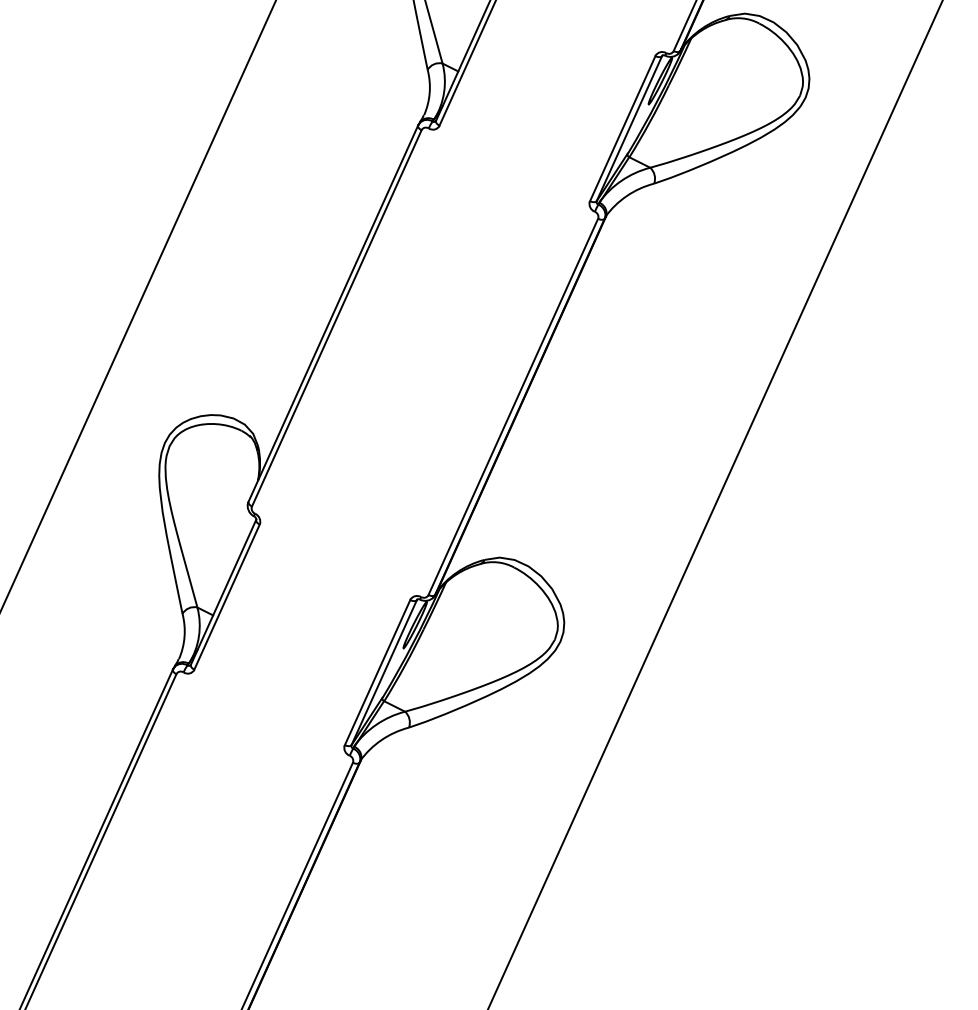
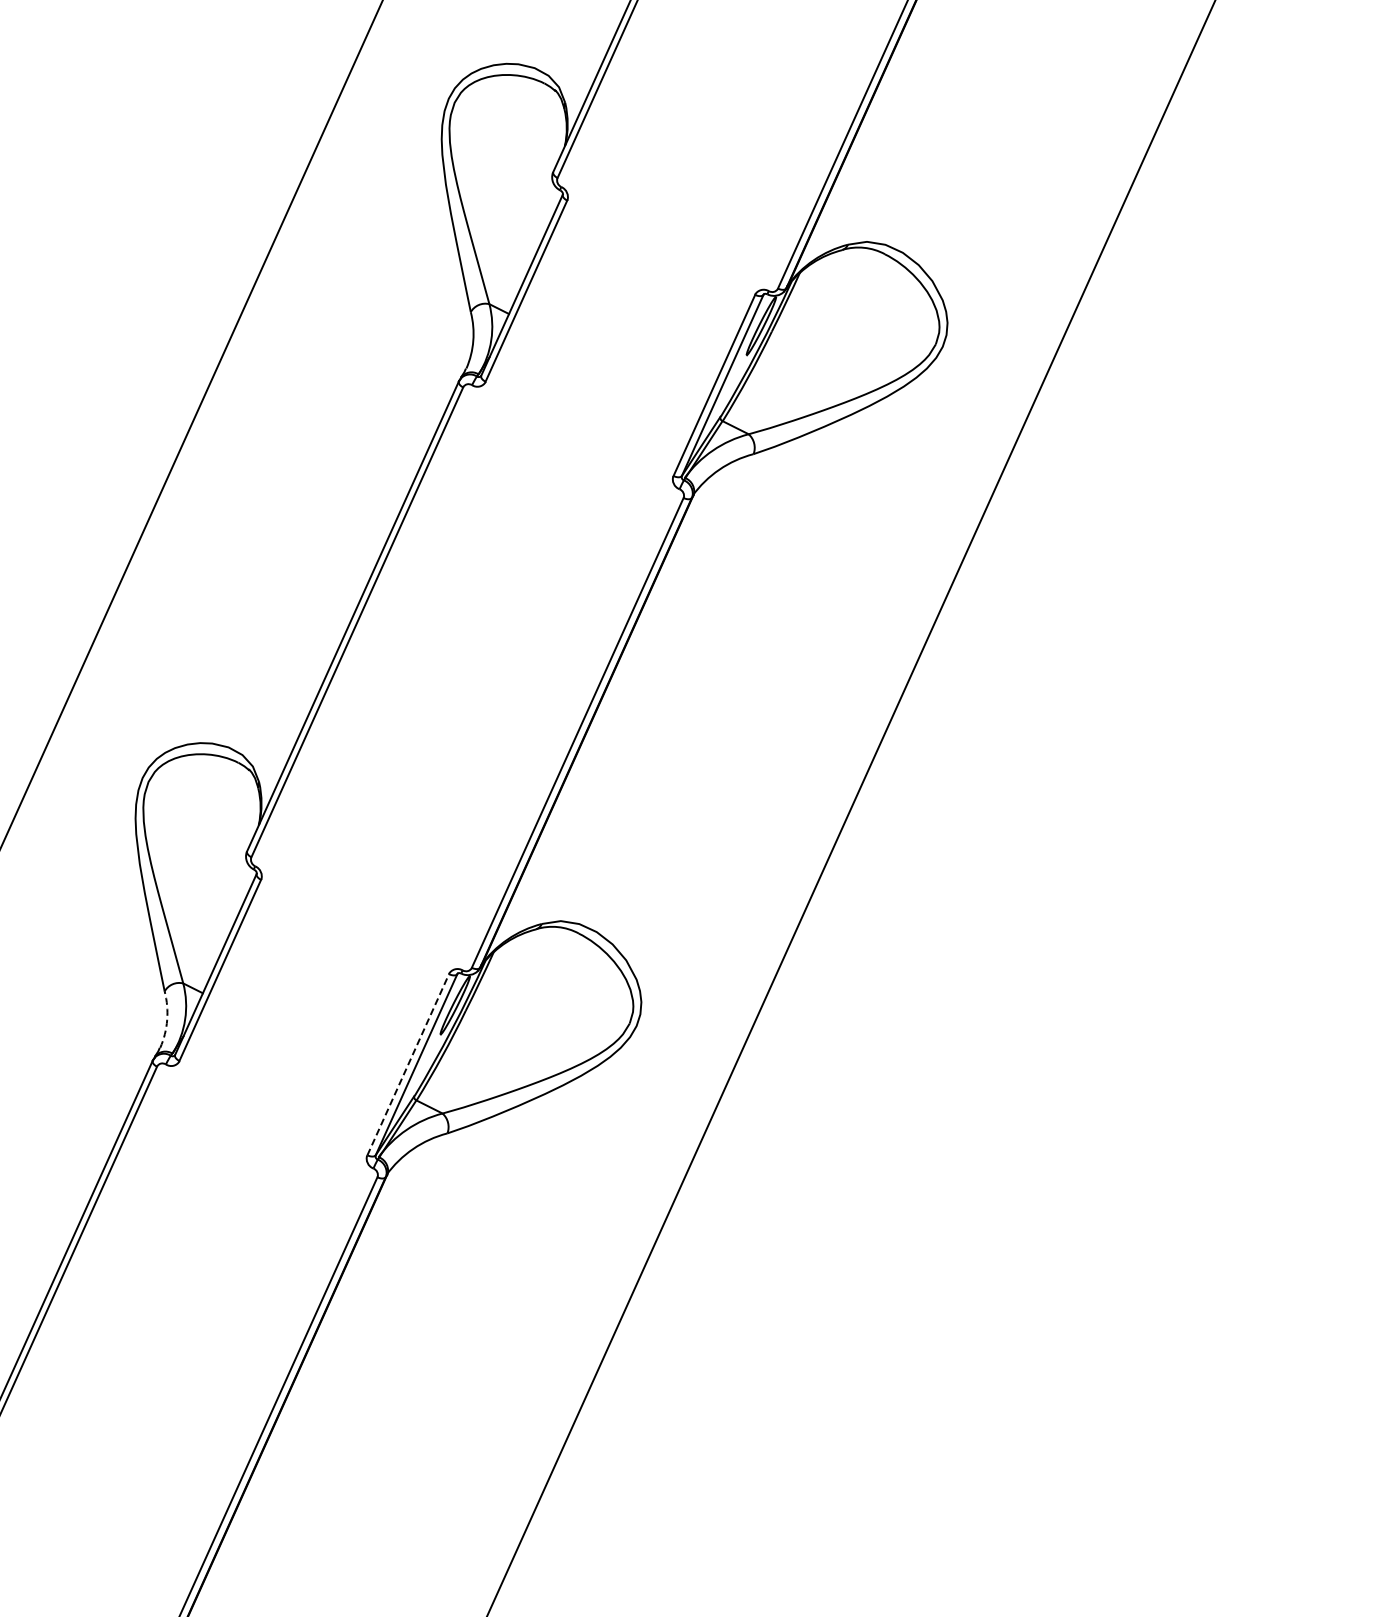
arc: (184, 637) -> (167, 1020), solid -> dashed
line: (377, 672) -> (408, 1064), solid -> dashed

